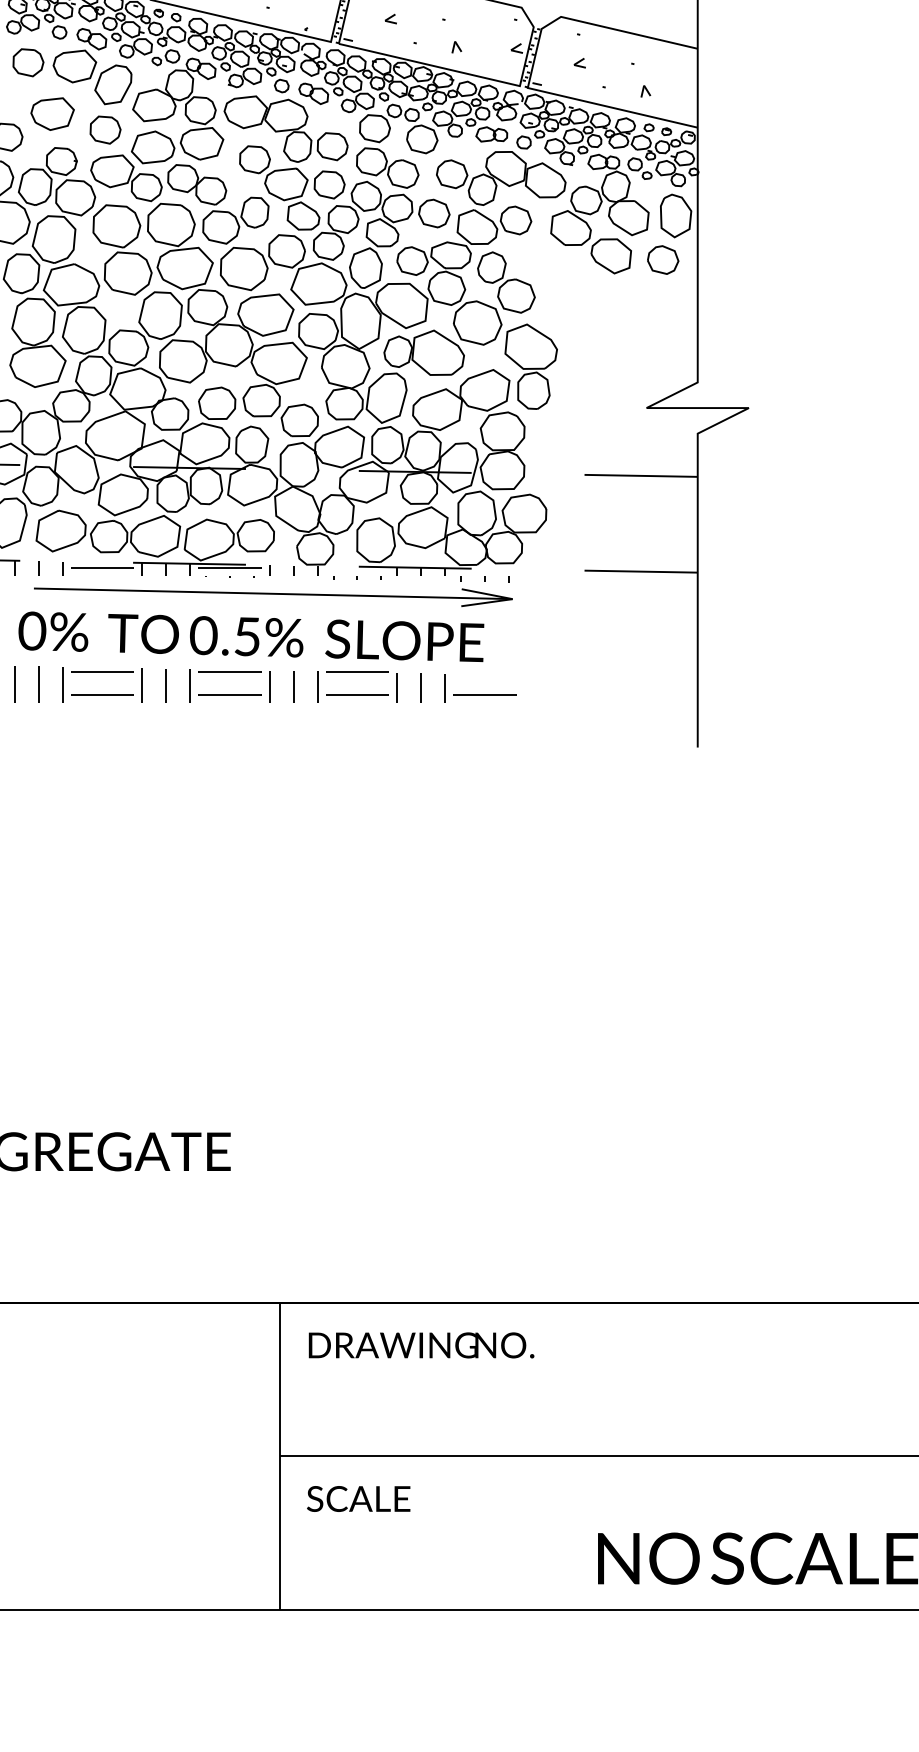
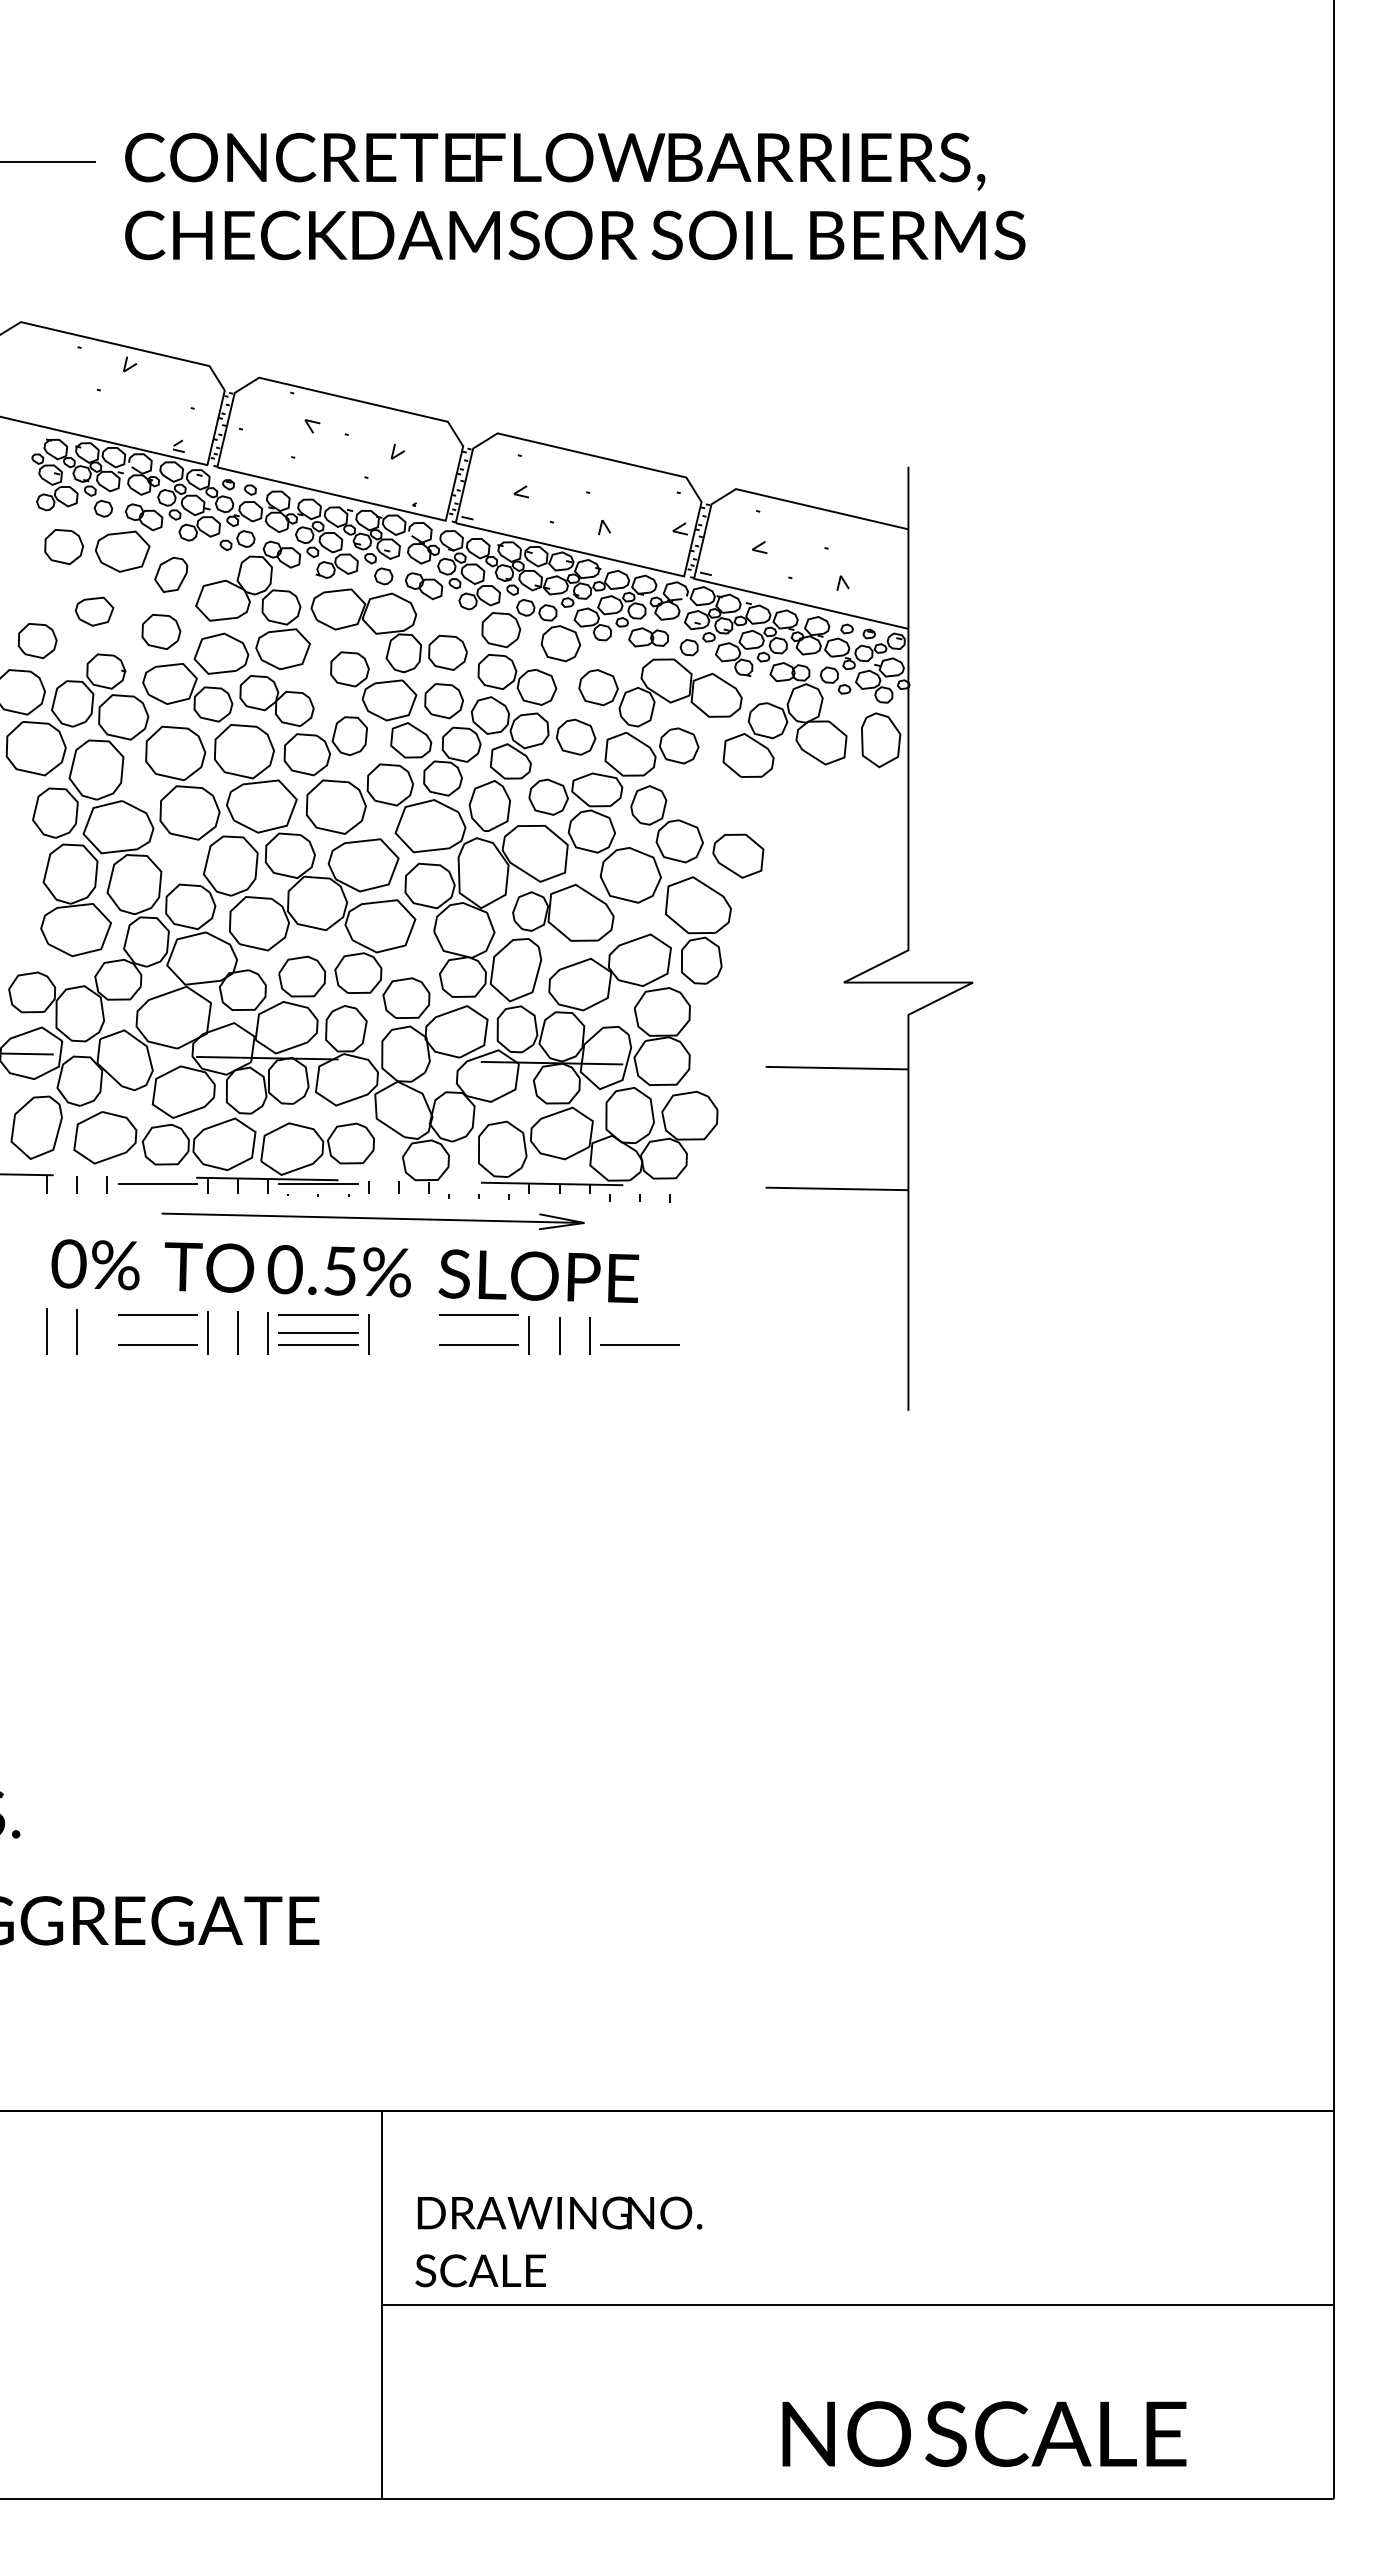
part: (112, 84) -> (170, 574), size x0.7
part: (52, 113) -> (94, 611), size x0.7
part: (611, 255) -> (738, 855), moved
part: (662, 259) -> (864, 795), removed
part: (272, 597) -> (372, 1221), size x0.7
line: (62, 684) -> (106, 1331), removed
line: (230, 685) -> (318, 1332), added
line: (293, 687) -> (398, 1334), removed
line: (317, 687) -> (428, 1334), removed
text: (421, 1344) -> (559, 2212), moved
text: (358, 1498) -> (480, 2270), moved

